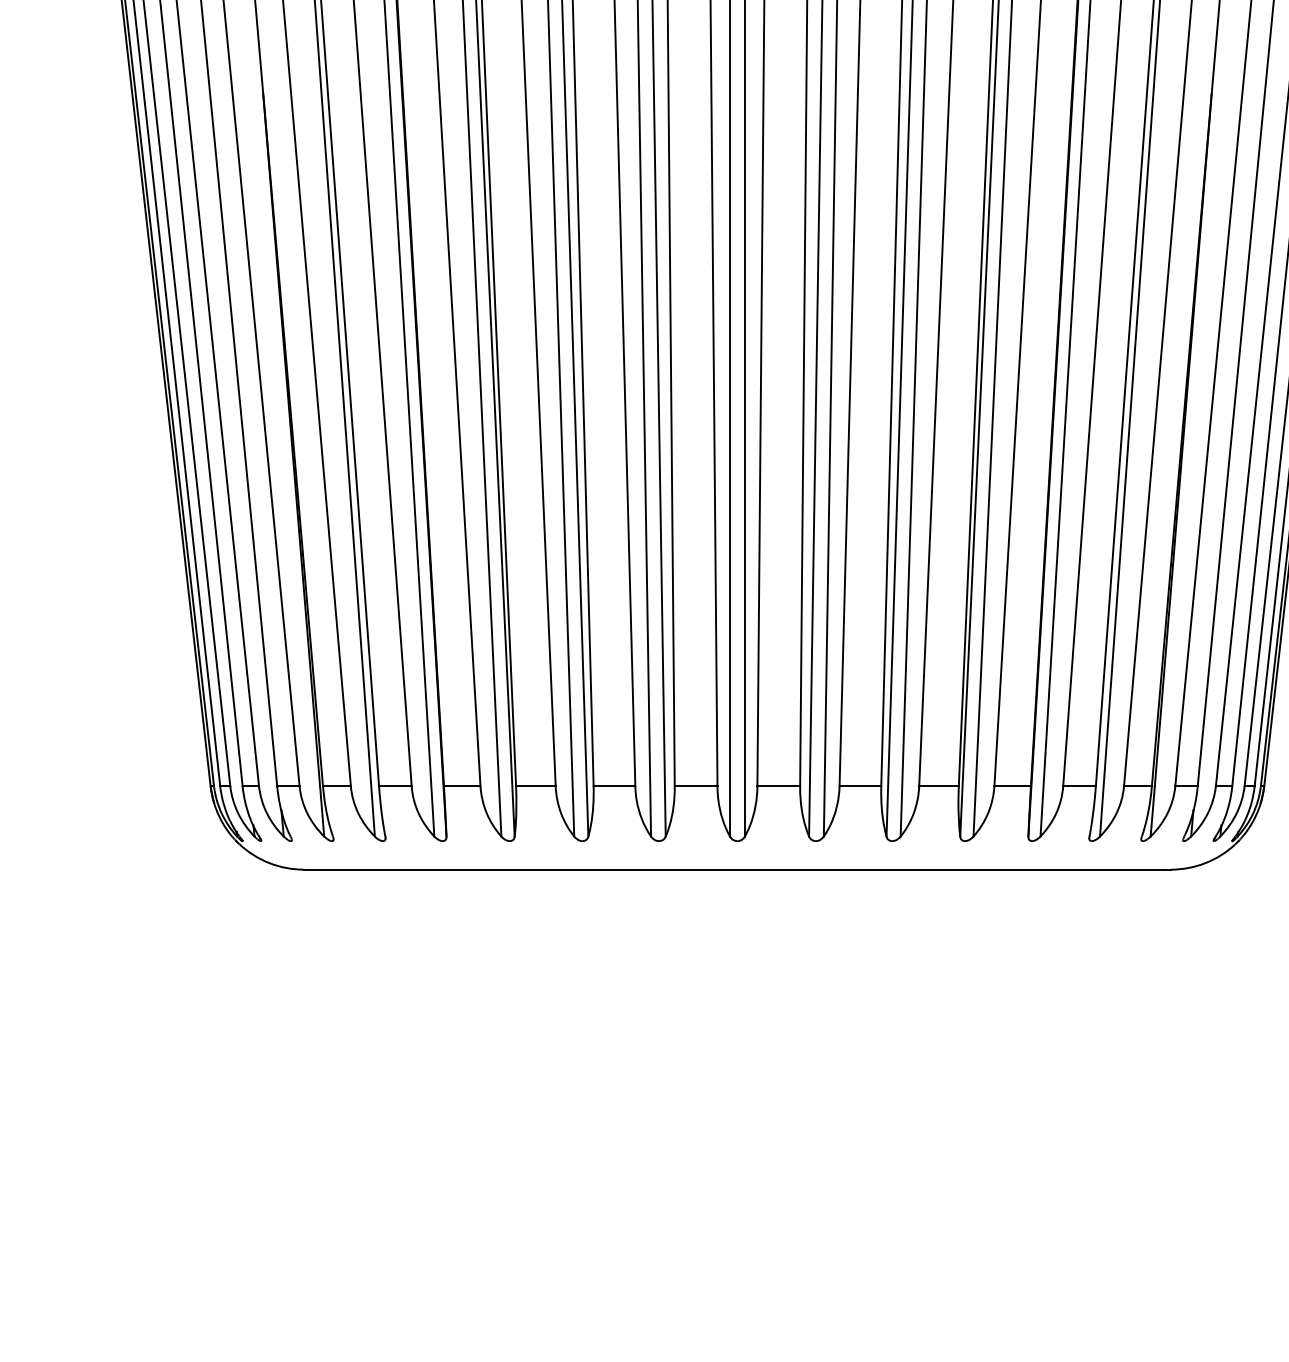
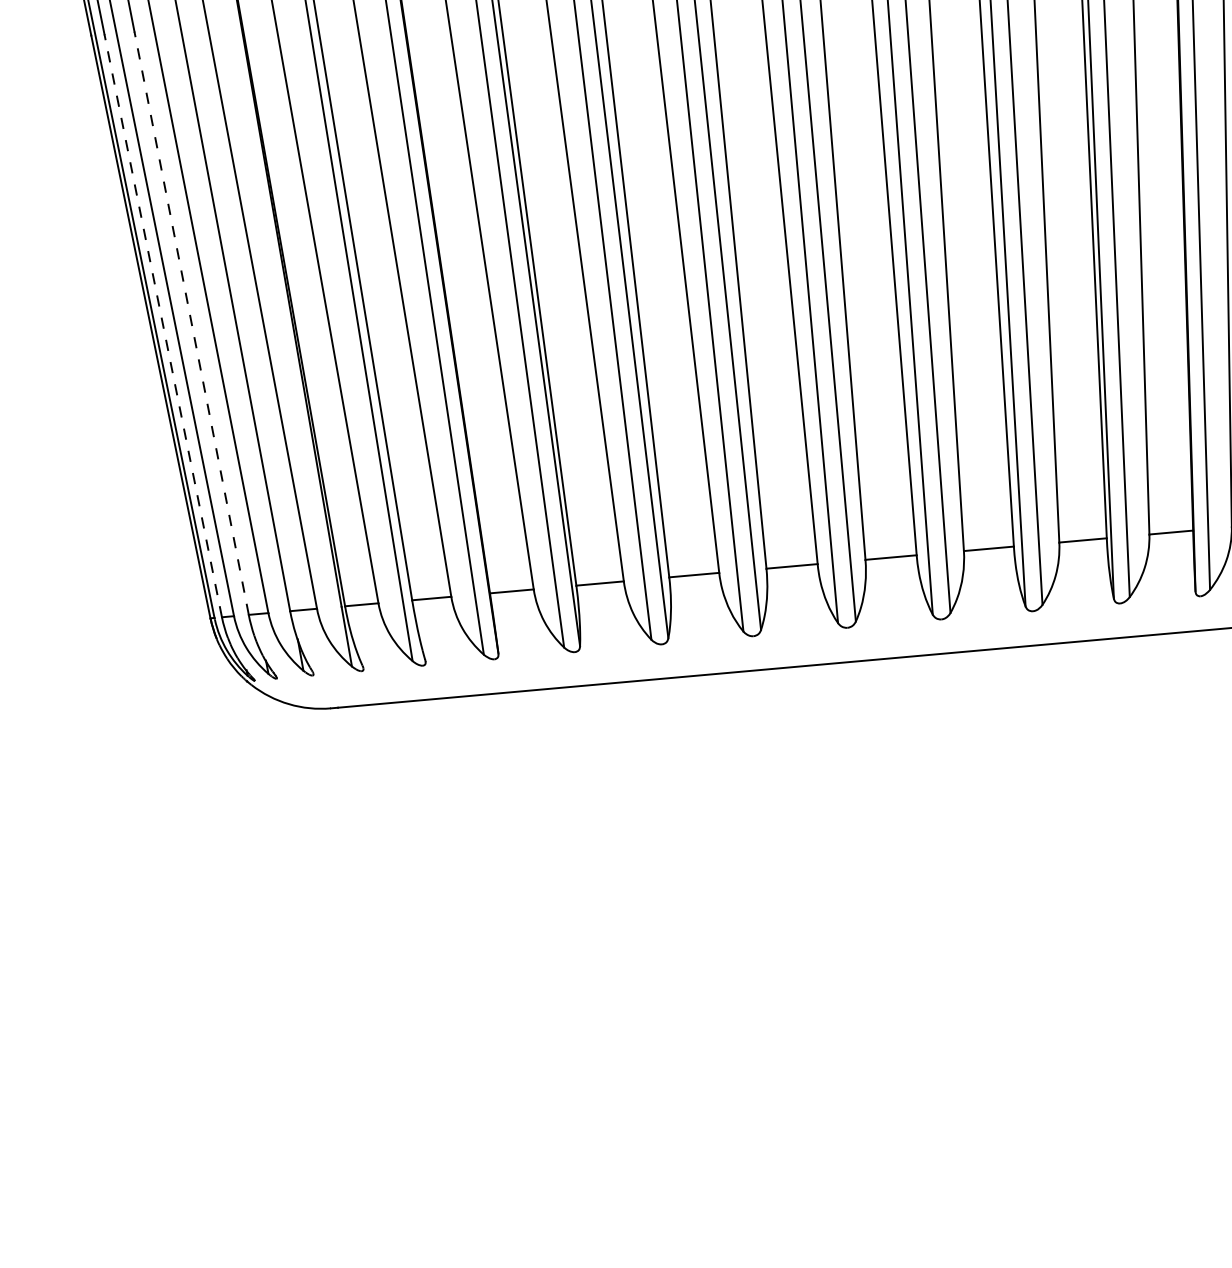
line: (193, 539) -> (163, 324), solid -> dashed
line: (216, 539) -> (191, 322), solid -> dashed

